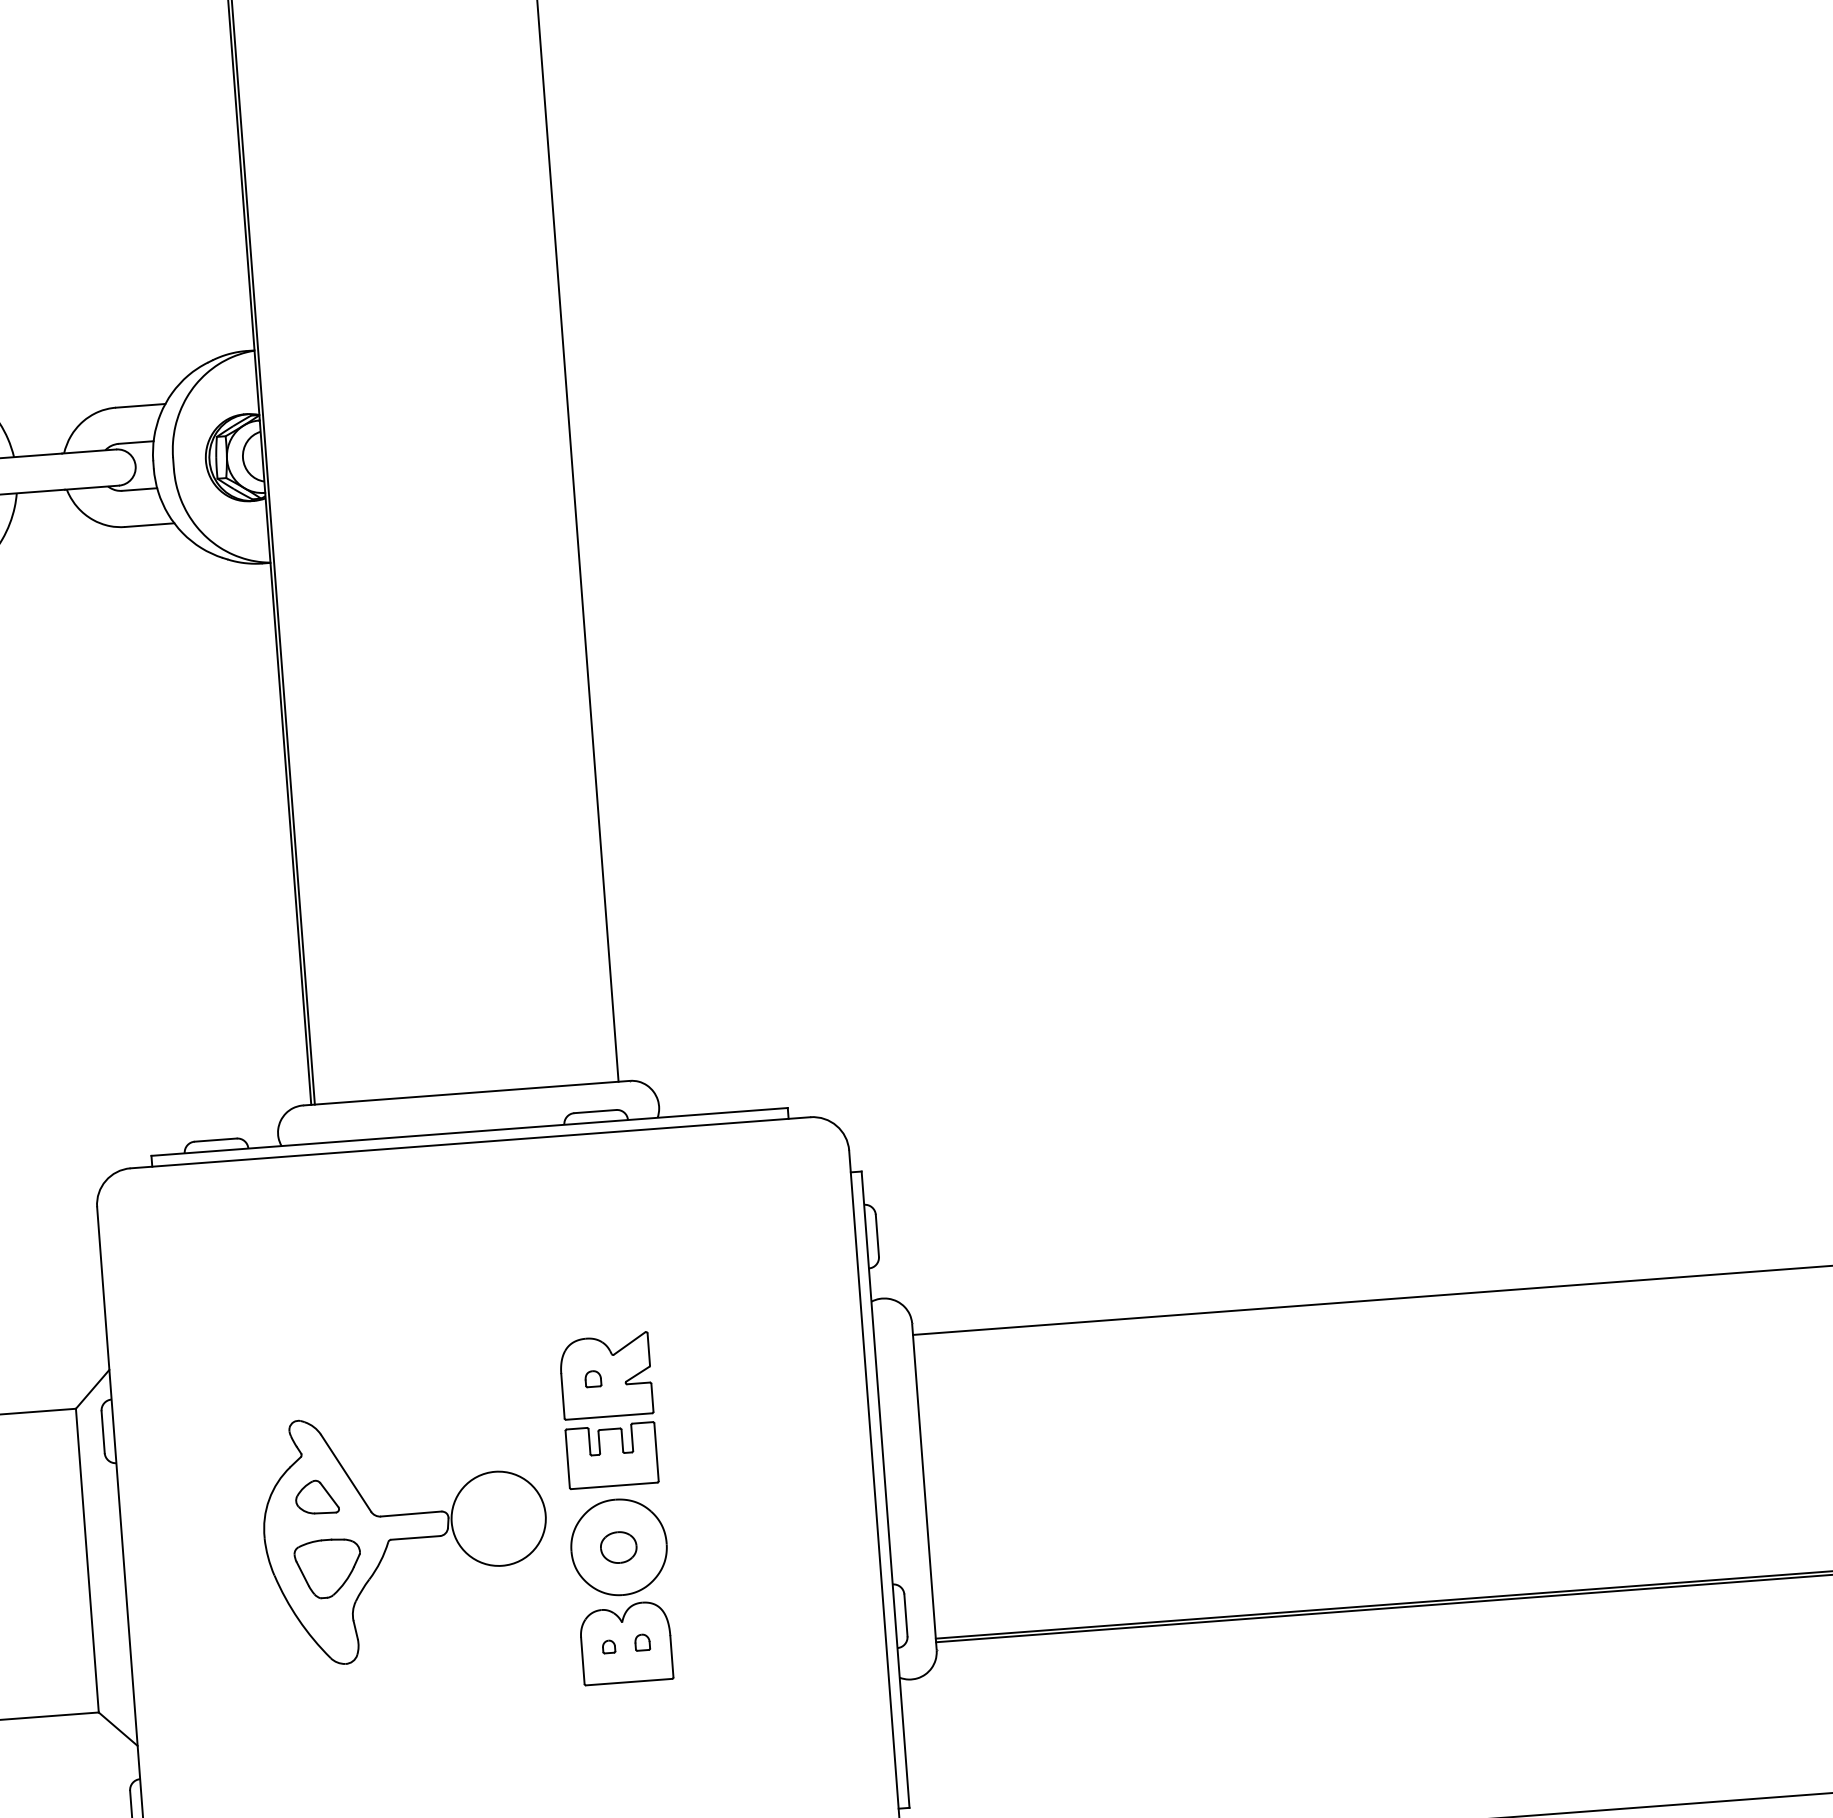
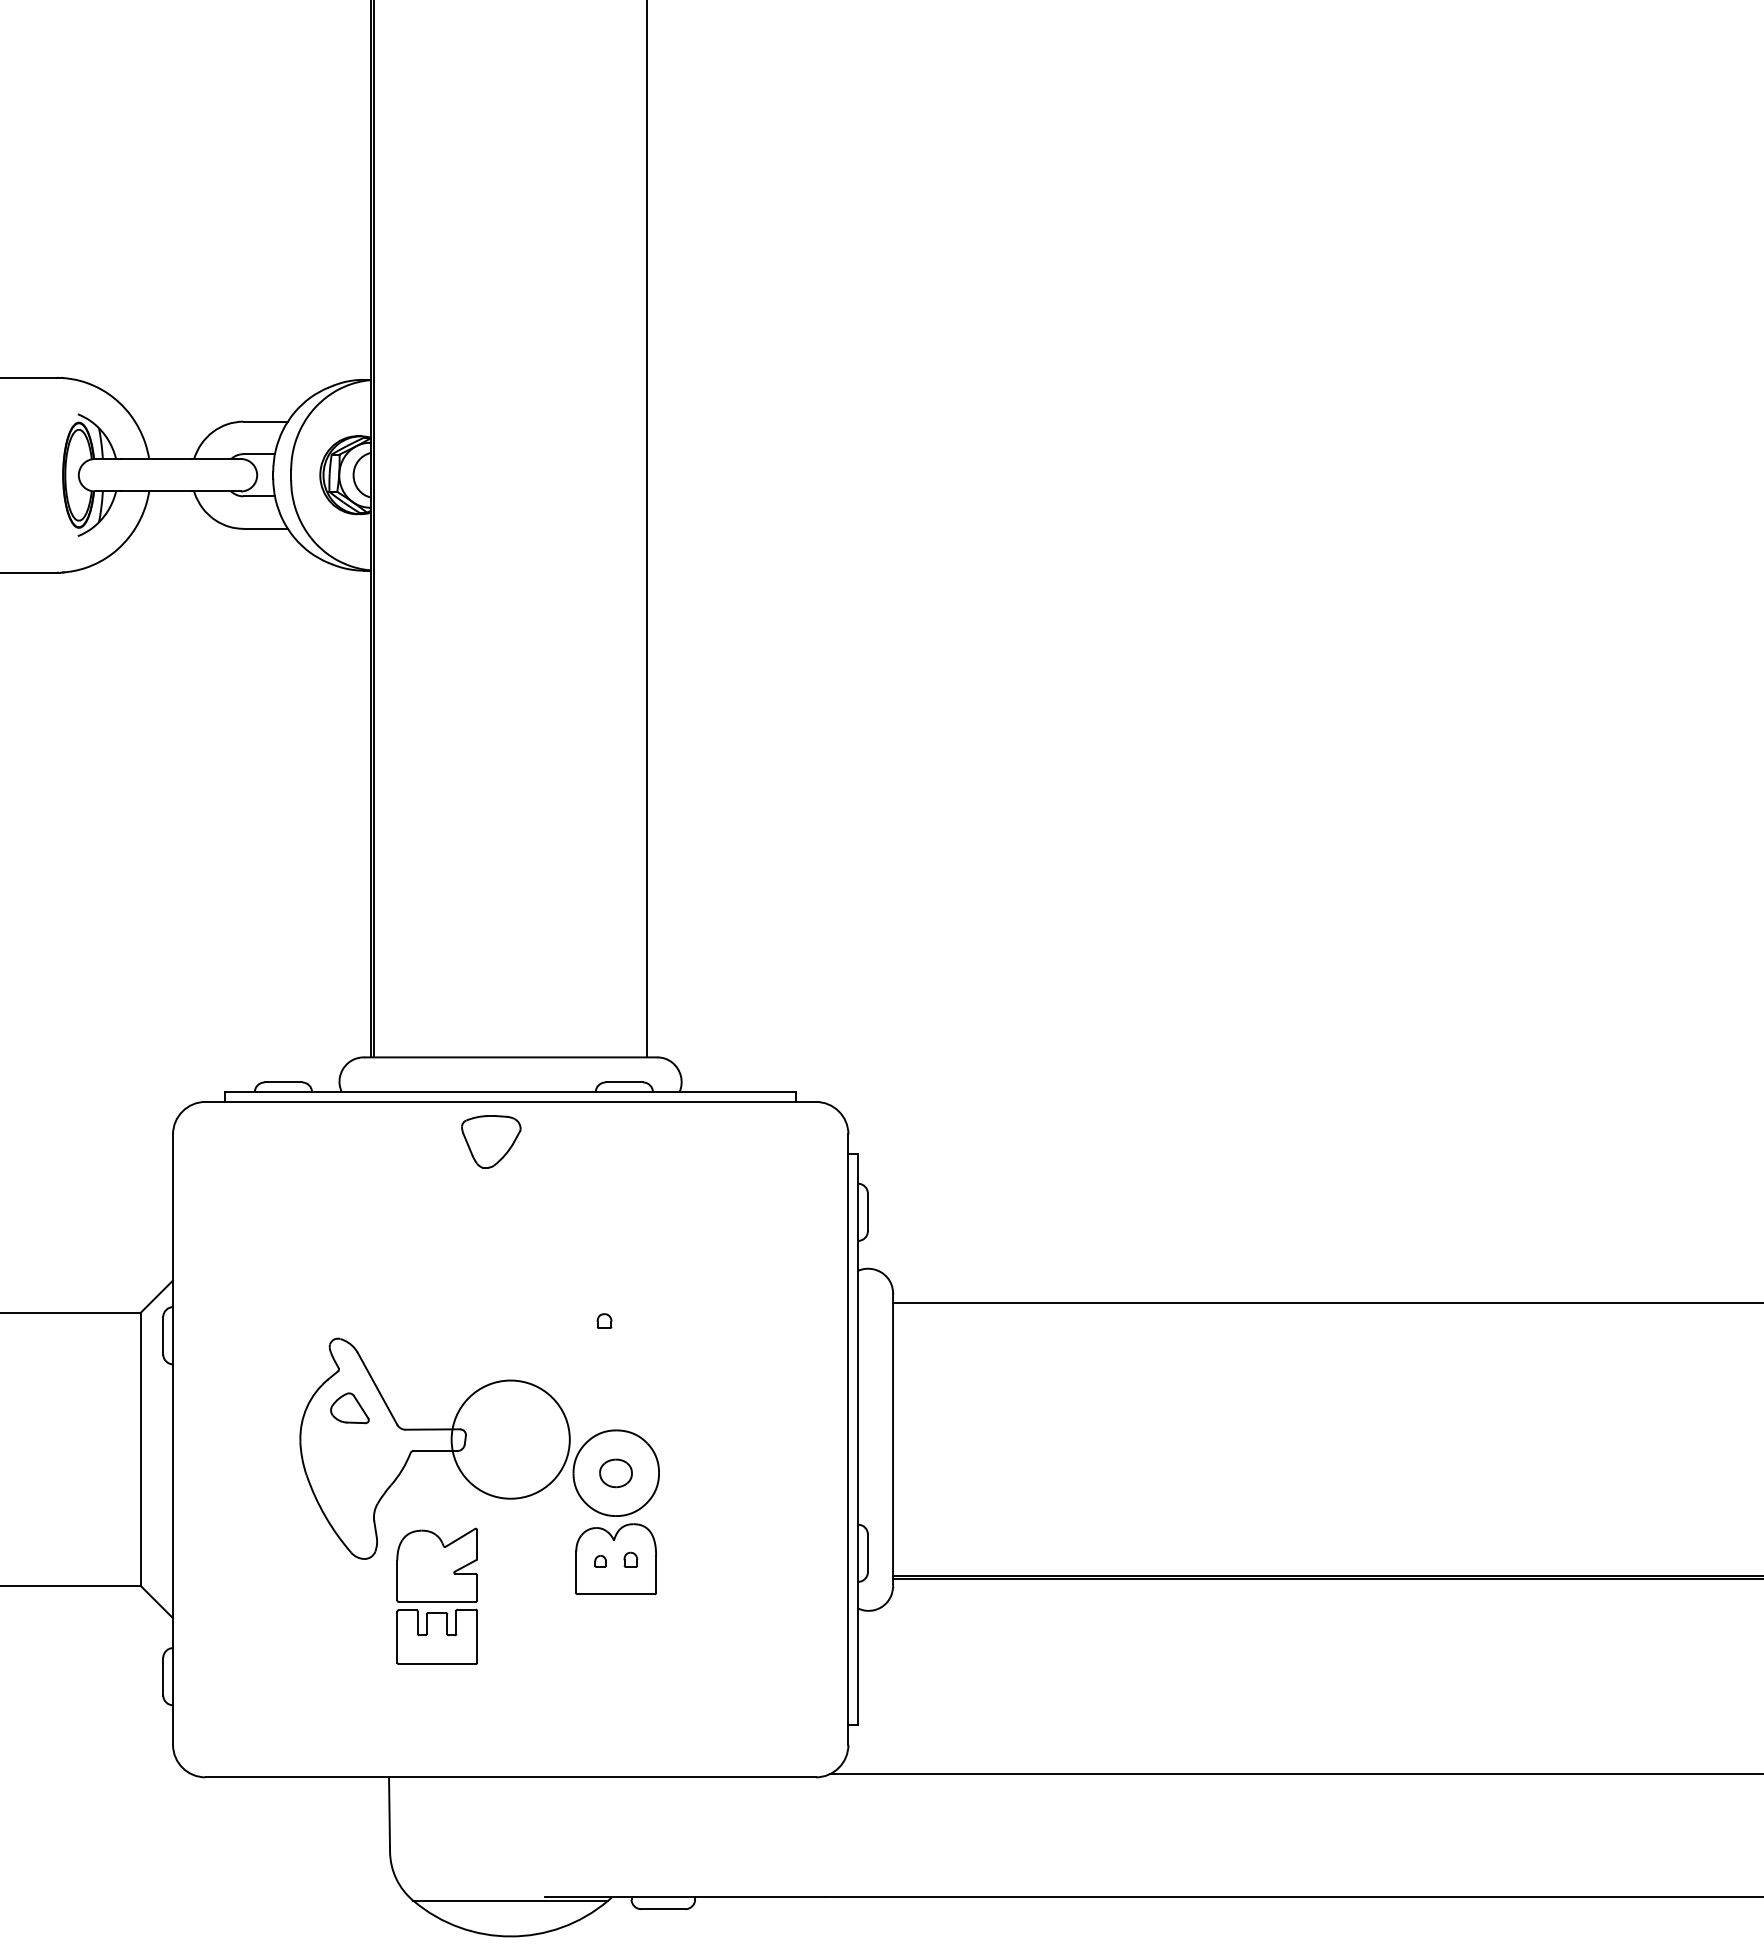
part: (607, 1409) -> (436, 1595), moved
circle: (498, 1518) -> (510, 1439), size x1.4
part: (328, 1568) -> (491, 1141), moved

